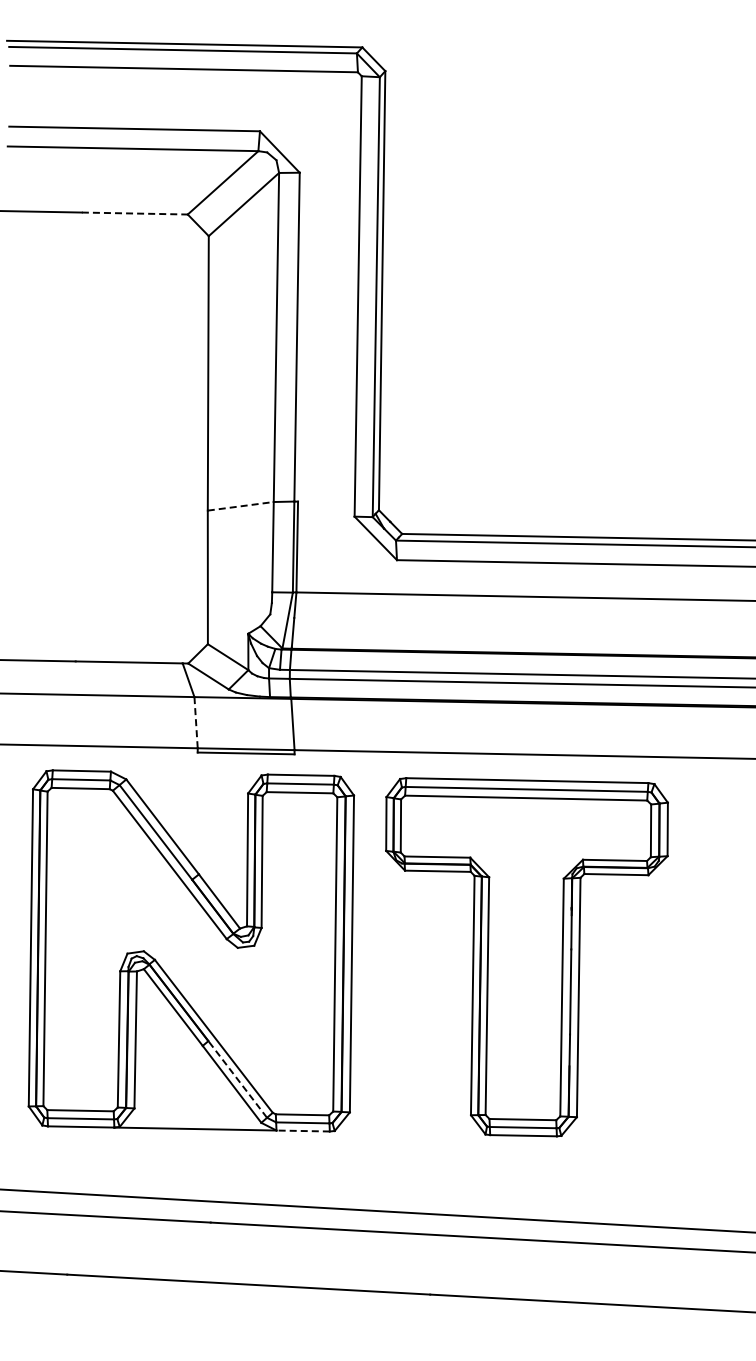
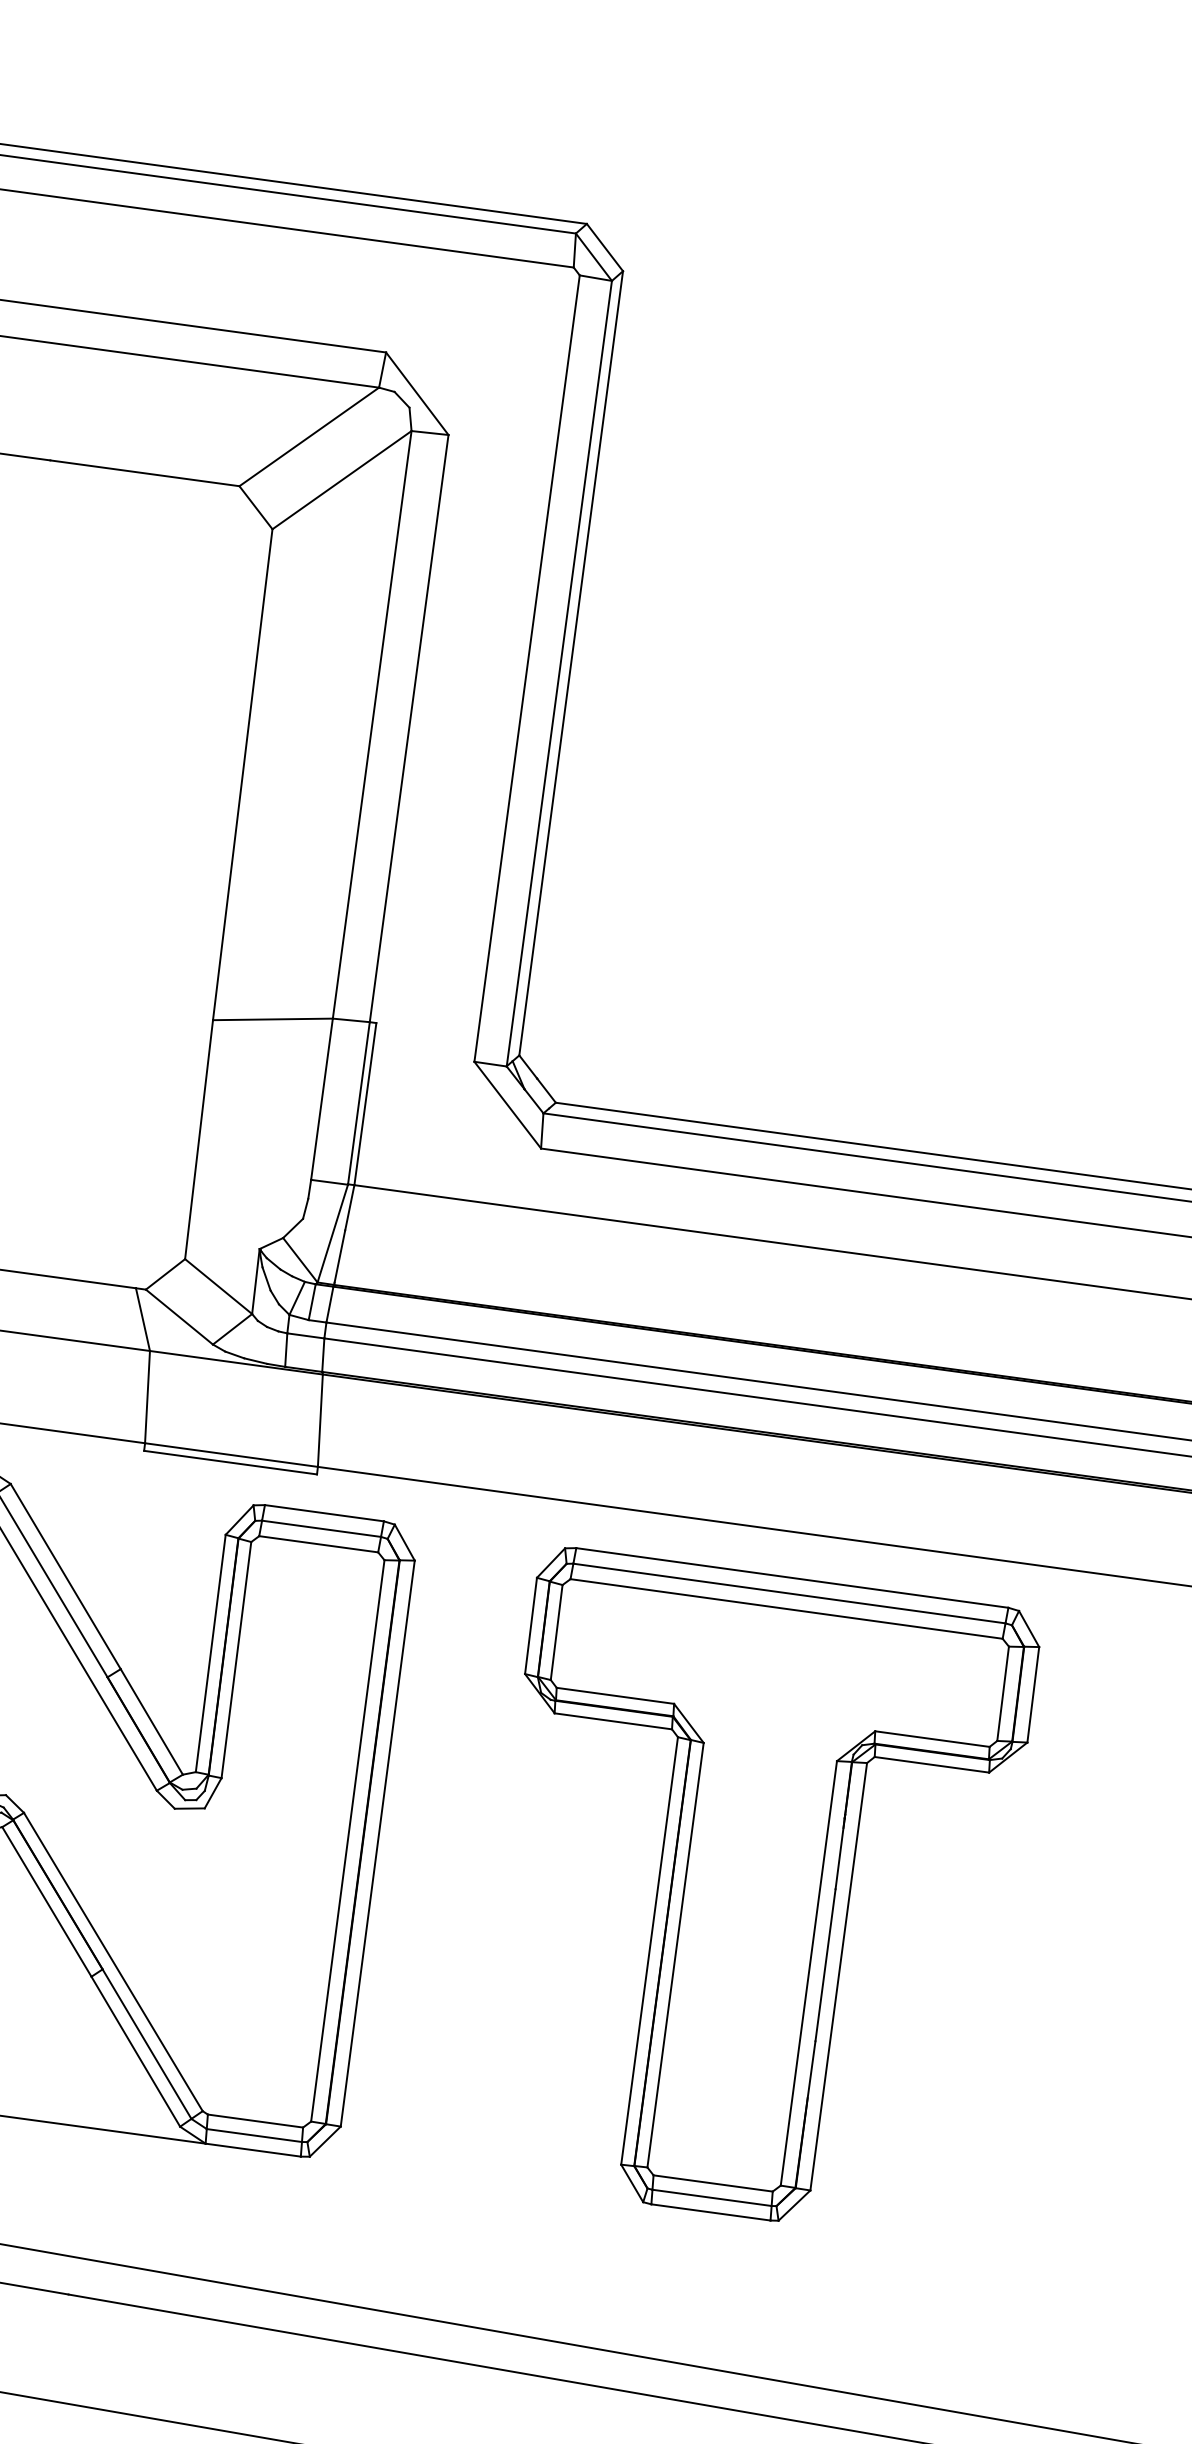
line: (134, 213) -> (144, 473), dashed -> solid
line: (241, 506) -> (274, 1019), dashed -> solid
line: (196, 722) -> (148, 1396), dashed -> solid
part: (526, 957) -> (753, 1894), moved
line: (237, 1079) -> (146, 2044), dashed -> solid
line: (303, 1131) -> (253, 2151), dashed -> solid

